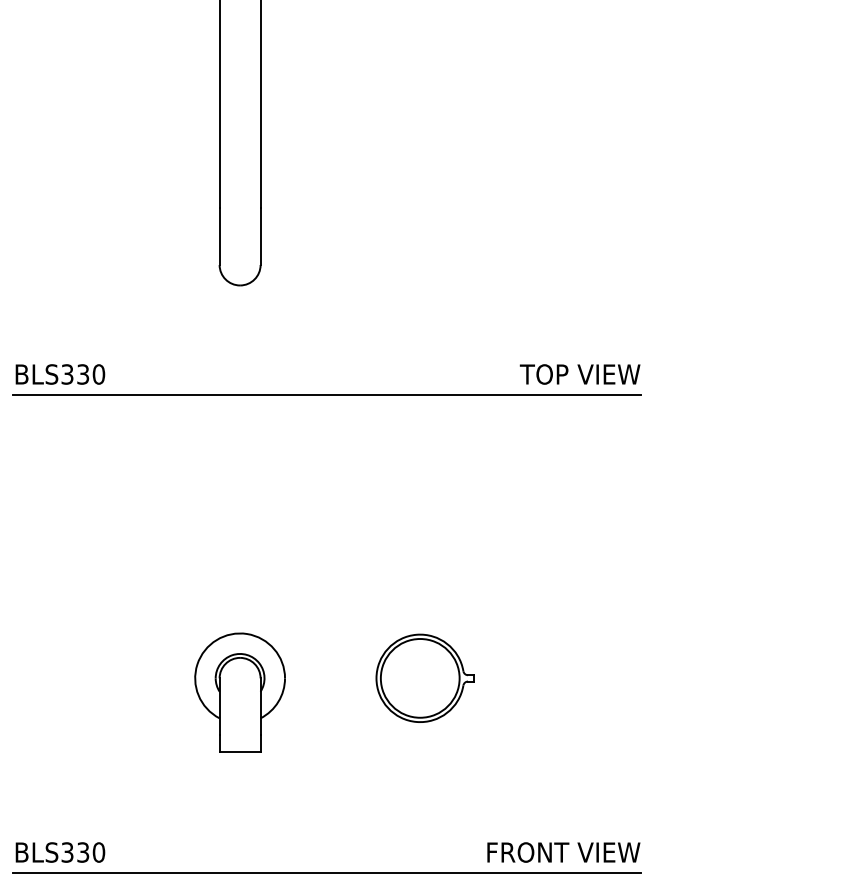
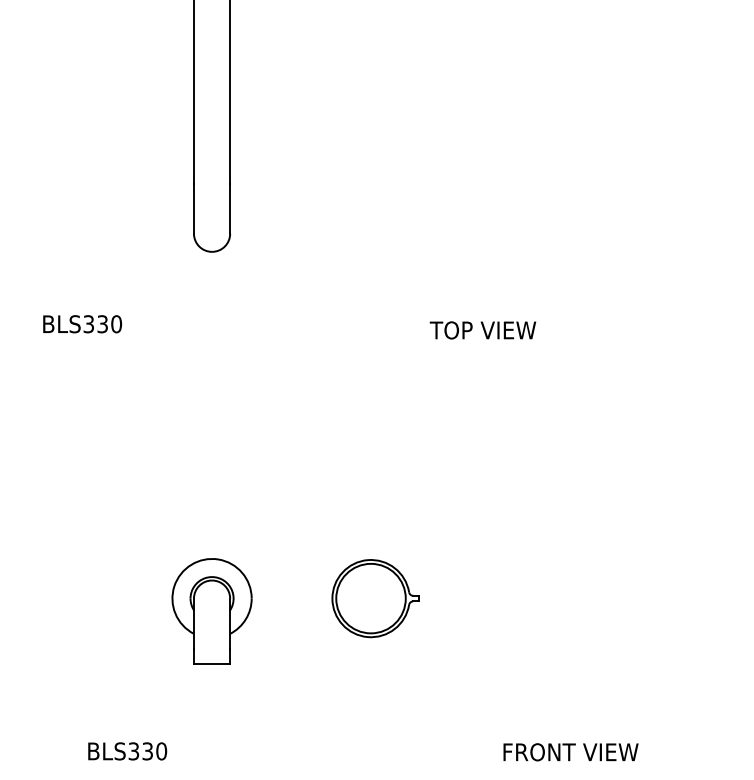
text: (60, 374) -> (82, 324), moved
text: (579, 374) -> (482, 330), moved
line: (327, 394) -> (289, 348), removed
text: (60, 852) -> (127, 751), moved
text: (563, 852) -> (570, 752), moved
line: (327, 872) -> (289, 769), removed

